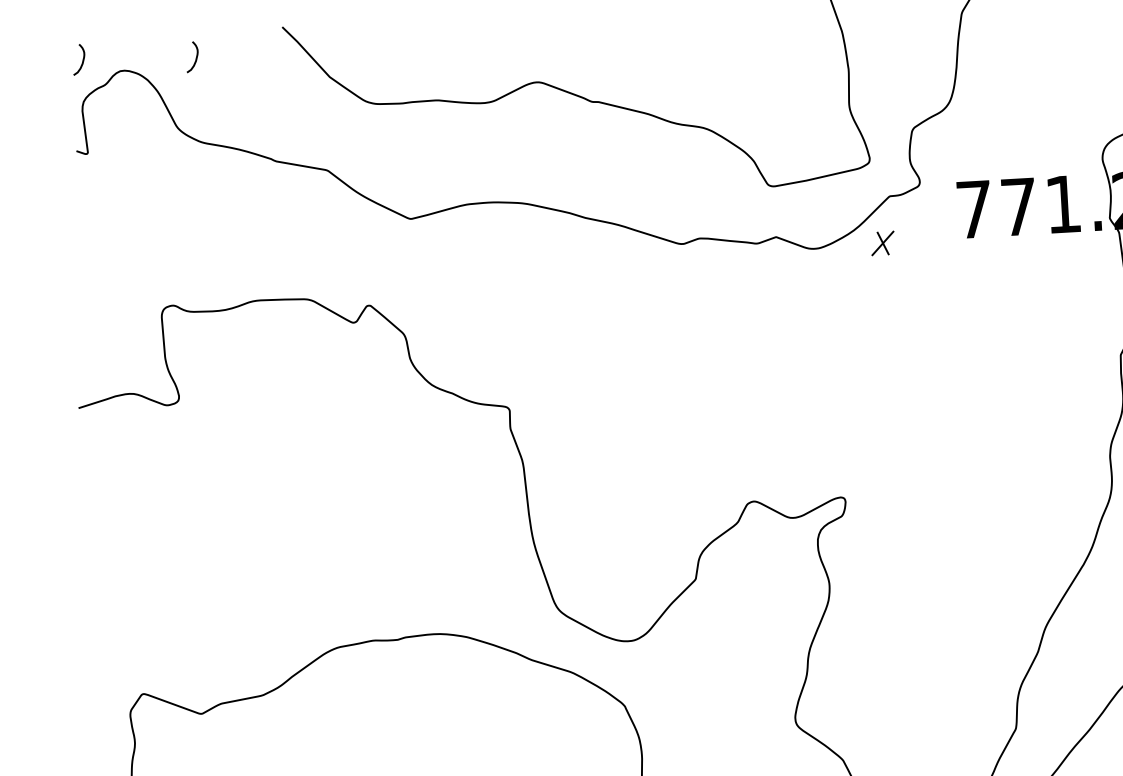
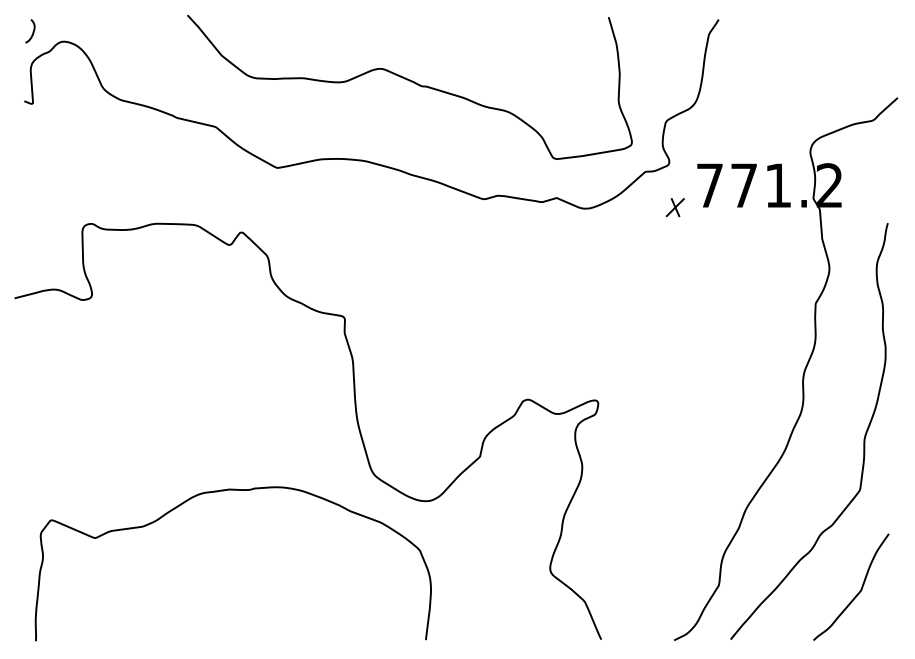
curve: (195, 57) -> (119, 34), removed
part: (881, 243) -> (674, 207), moved

